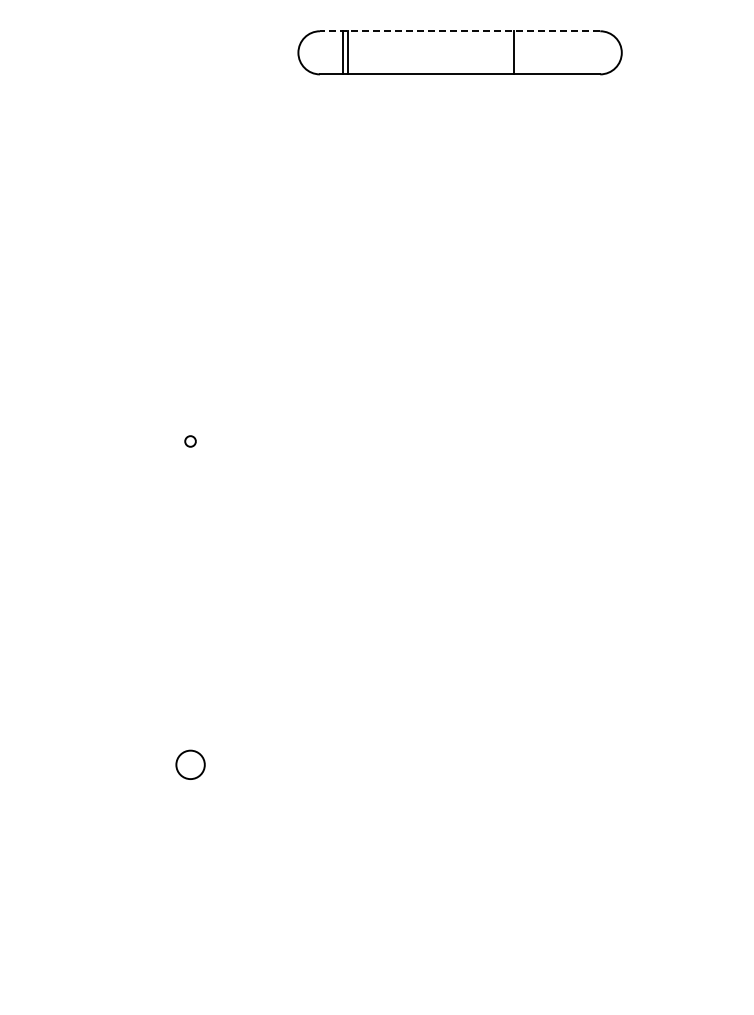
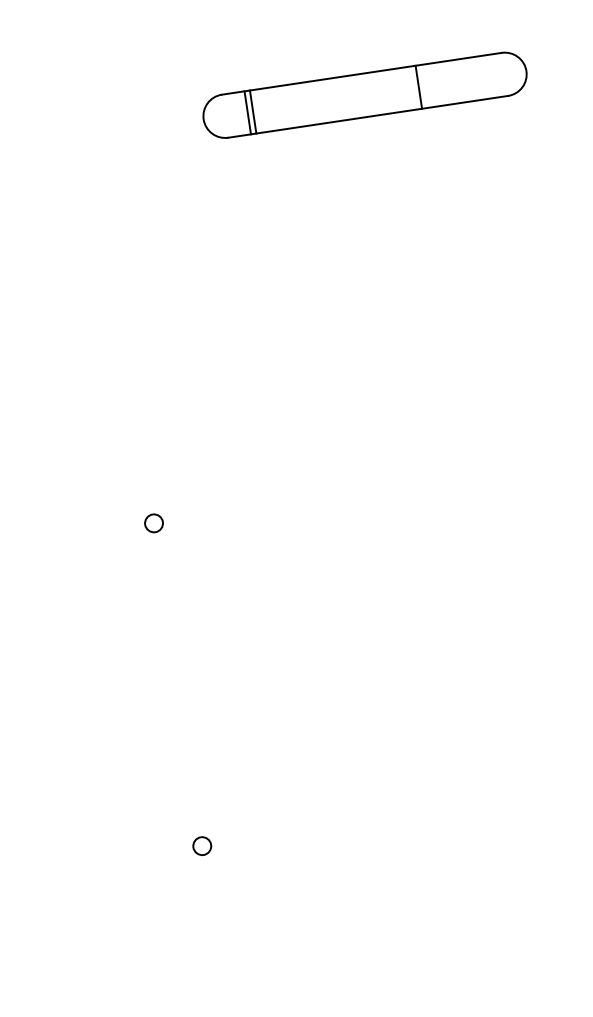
line: (459, 31) -> (361, 74), dashed -> solid
circle: (190, 441) -> (153, 523), size x1.67
circle: (190, 764) -> (202, 845), size x0.62

